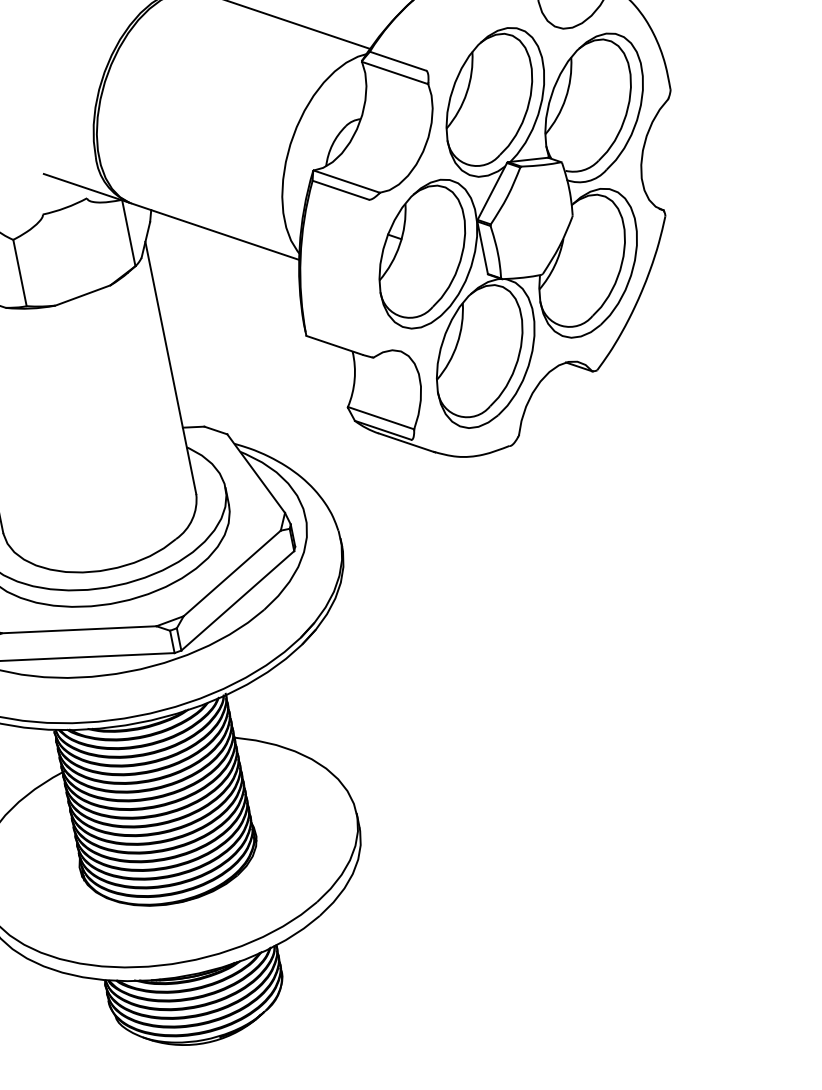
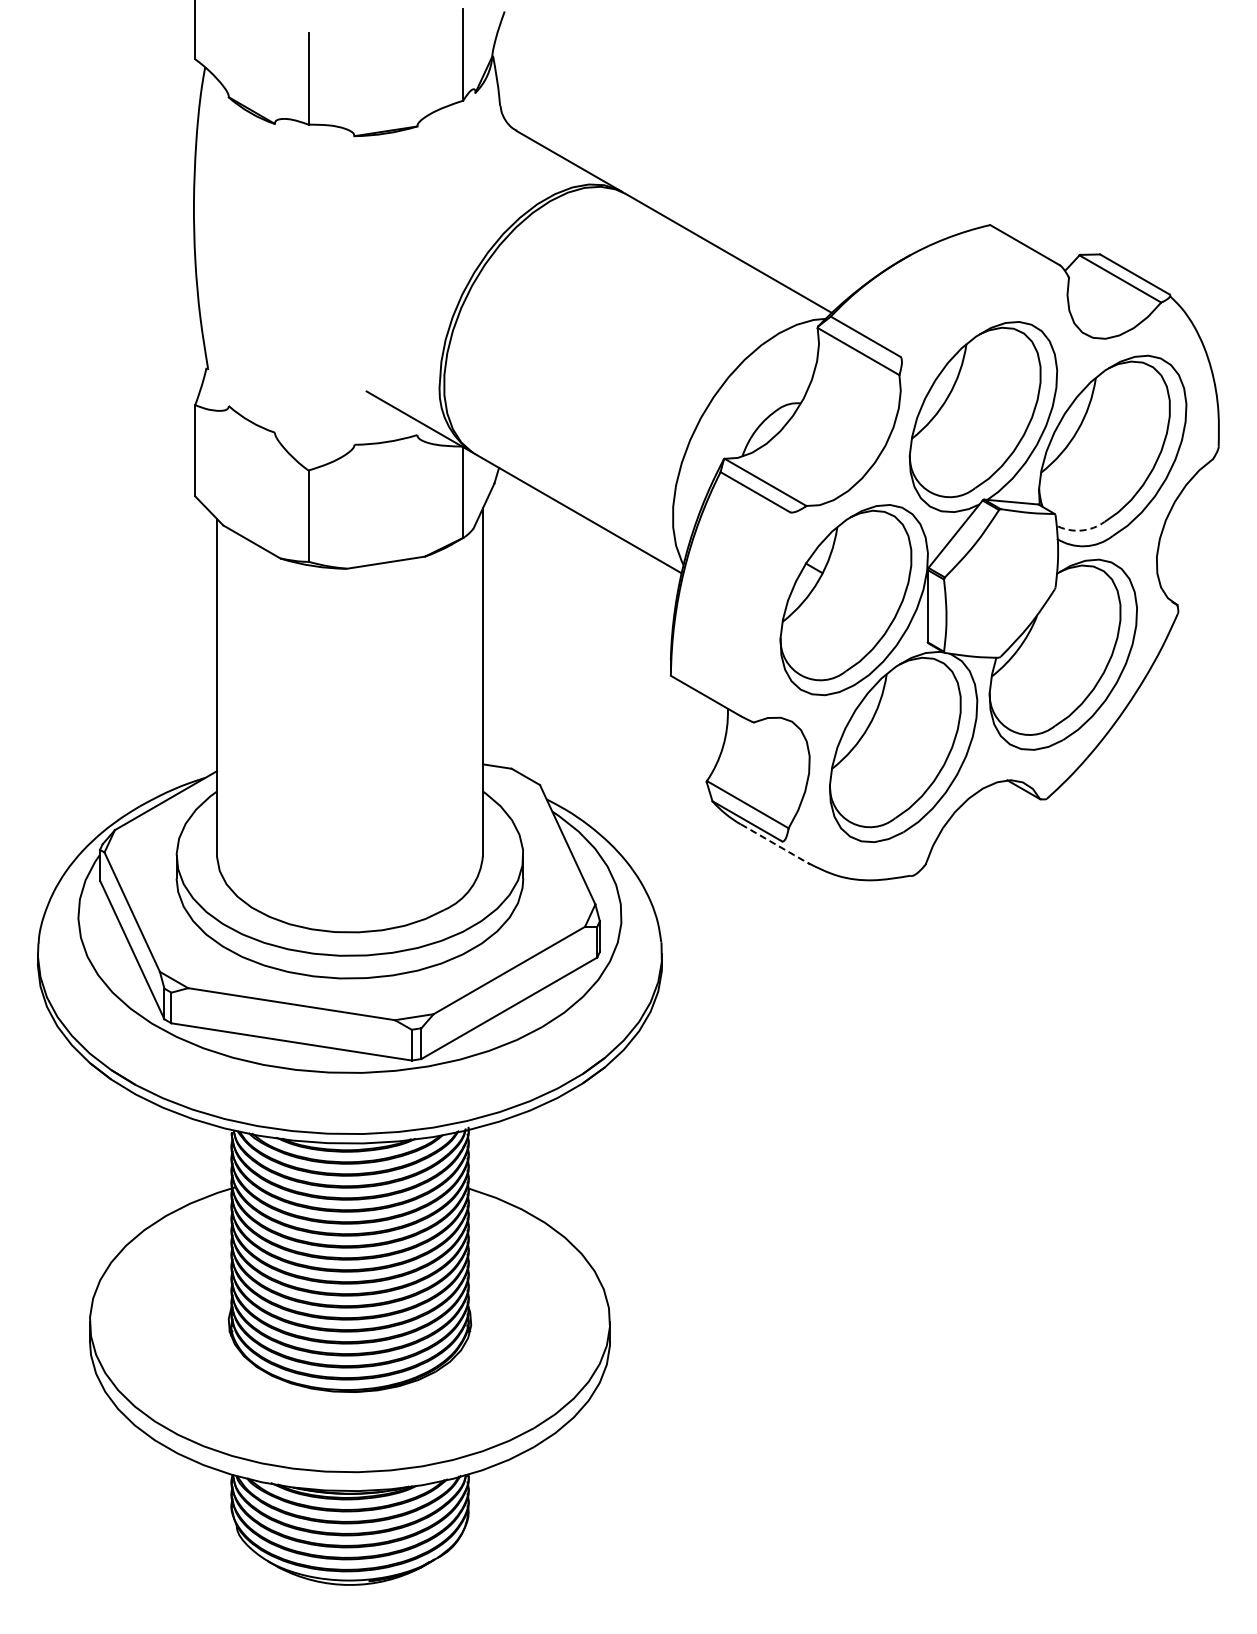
arc: (583, 170) -> (1081, 530), solid -> dashed
line: (407, 442) -> (776, 844), solid -> dashed

